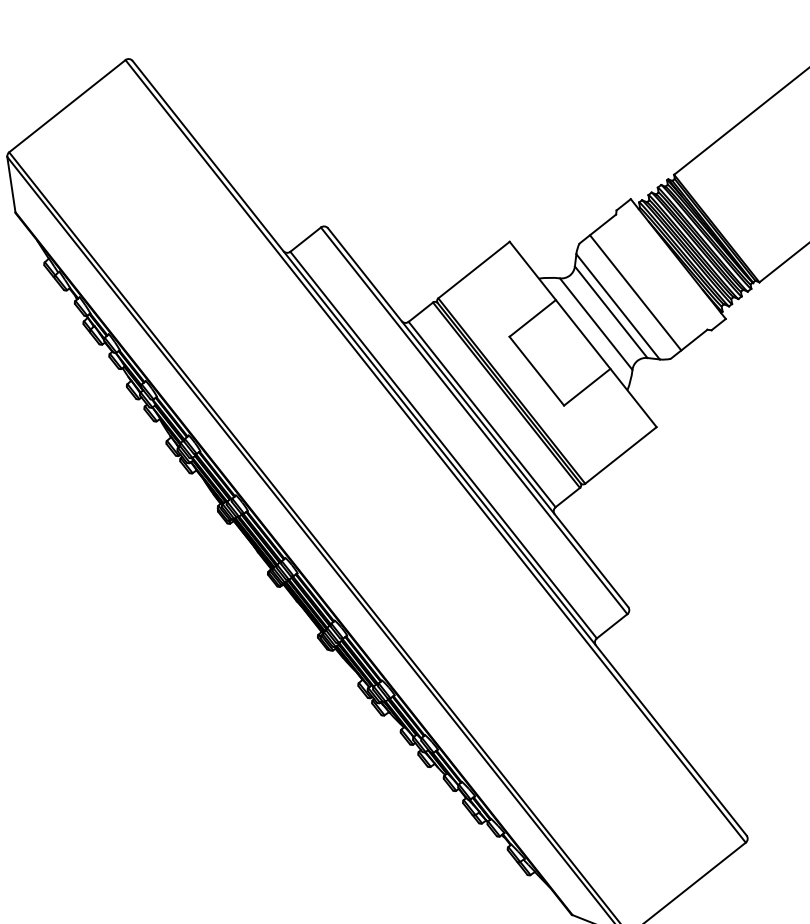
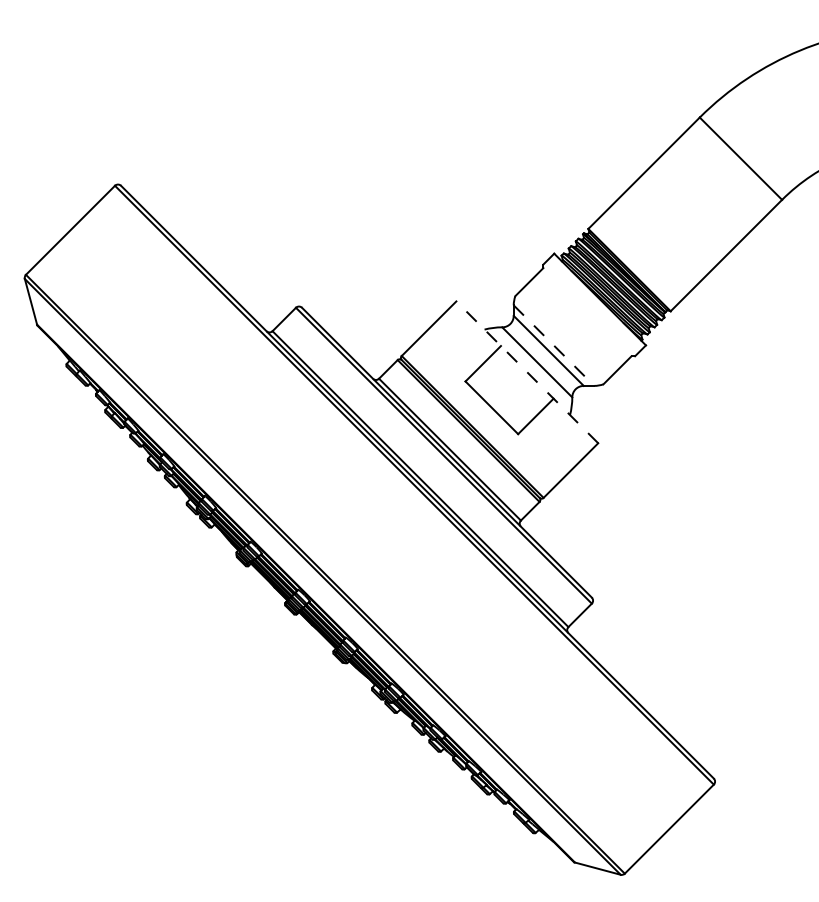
line: (635, 293) -> (567, 332), removed
line: (618, 306) -> (554, 345), solid -> dashed
line: (582, 334) -> (526, 372), solid -> dashed

